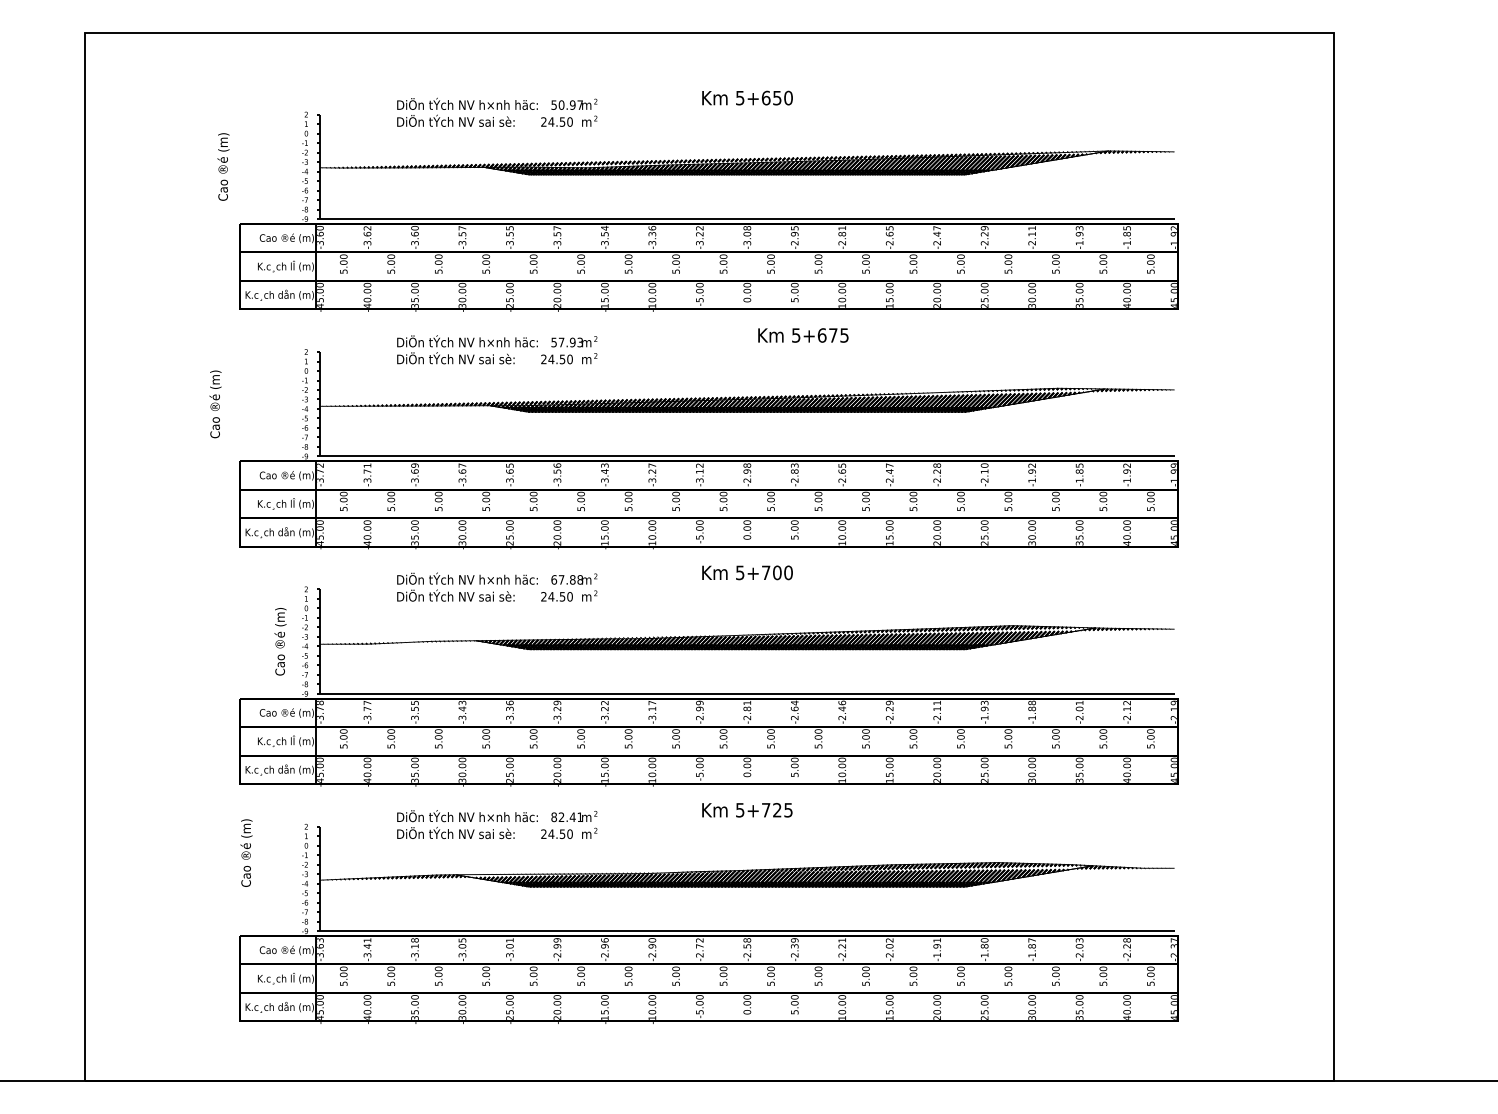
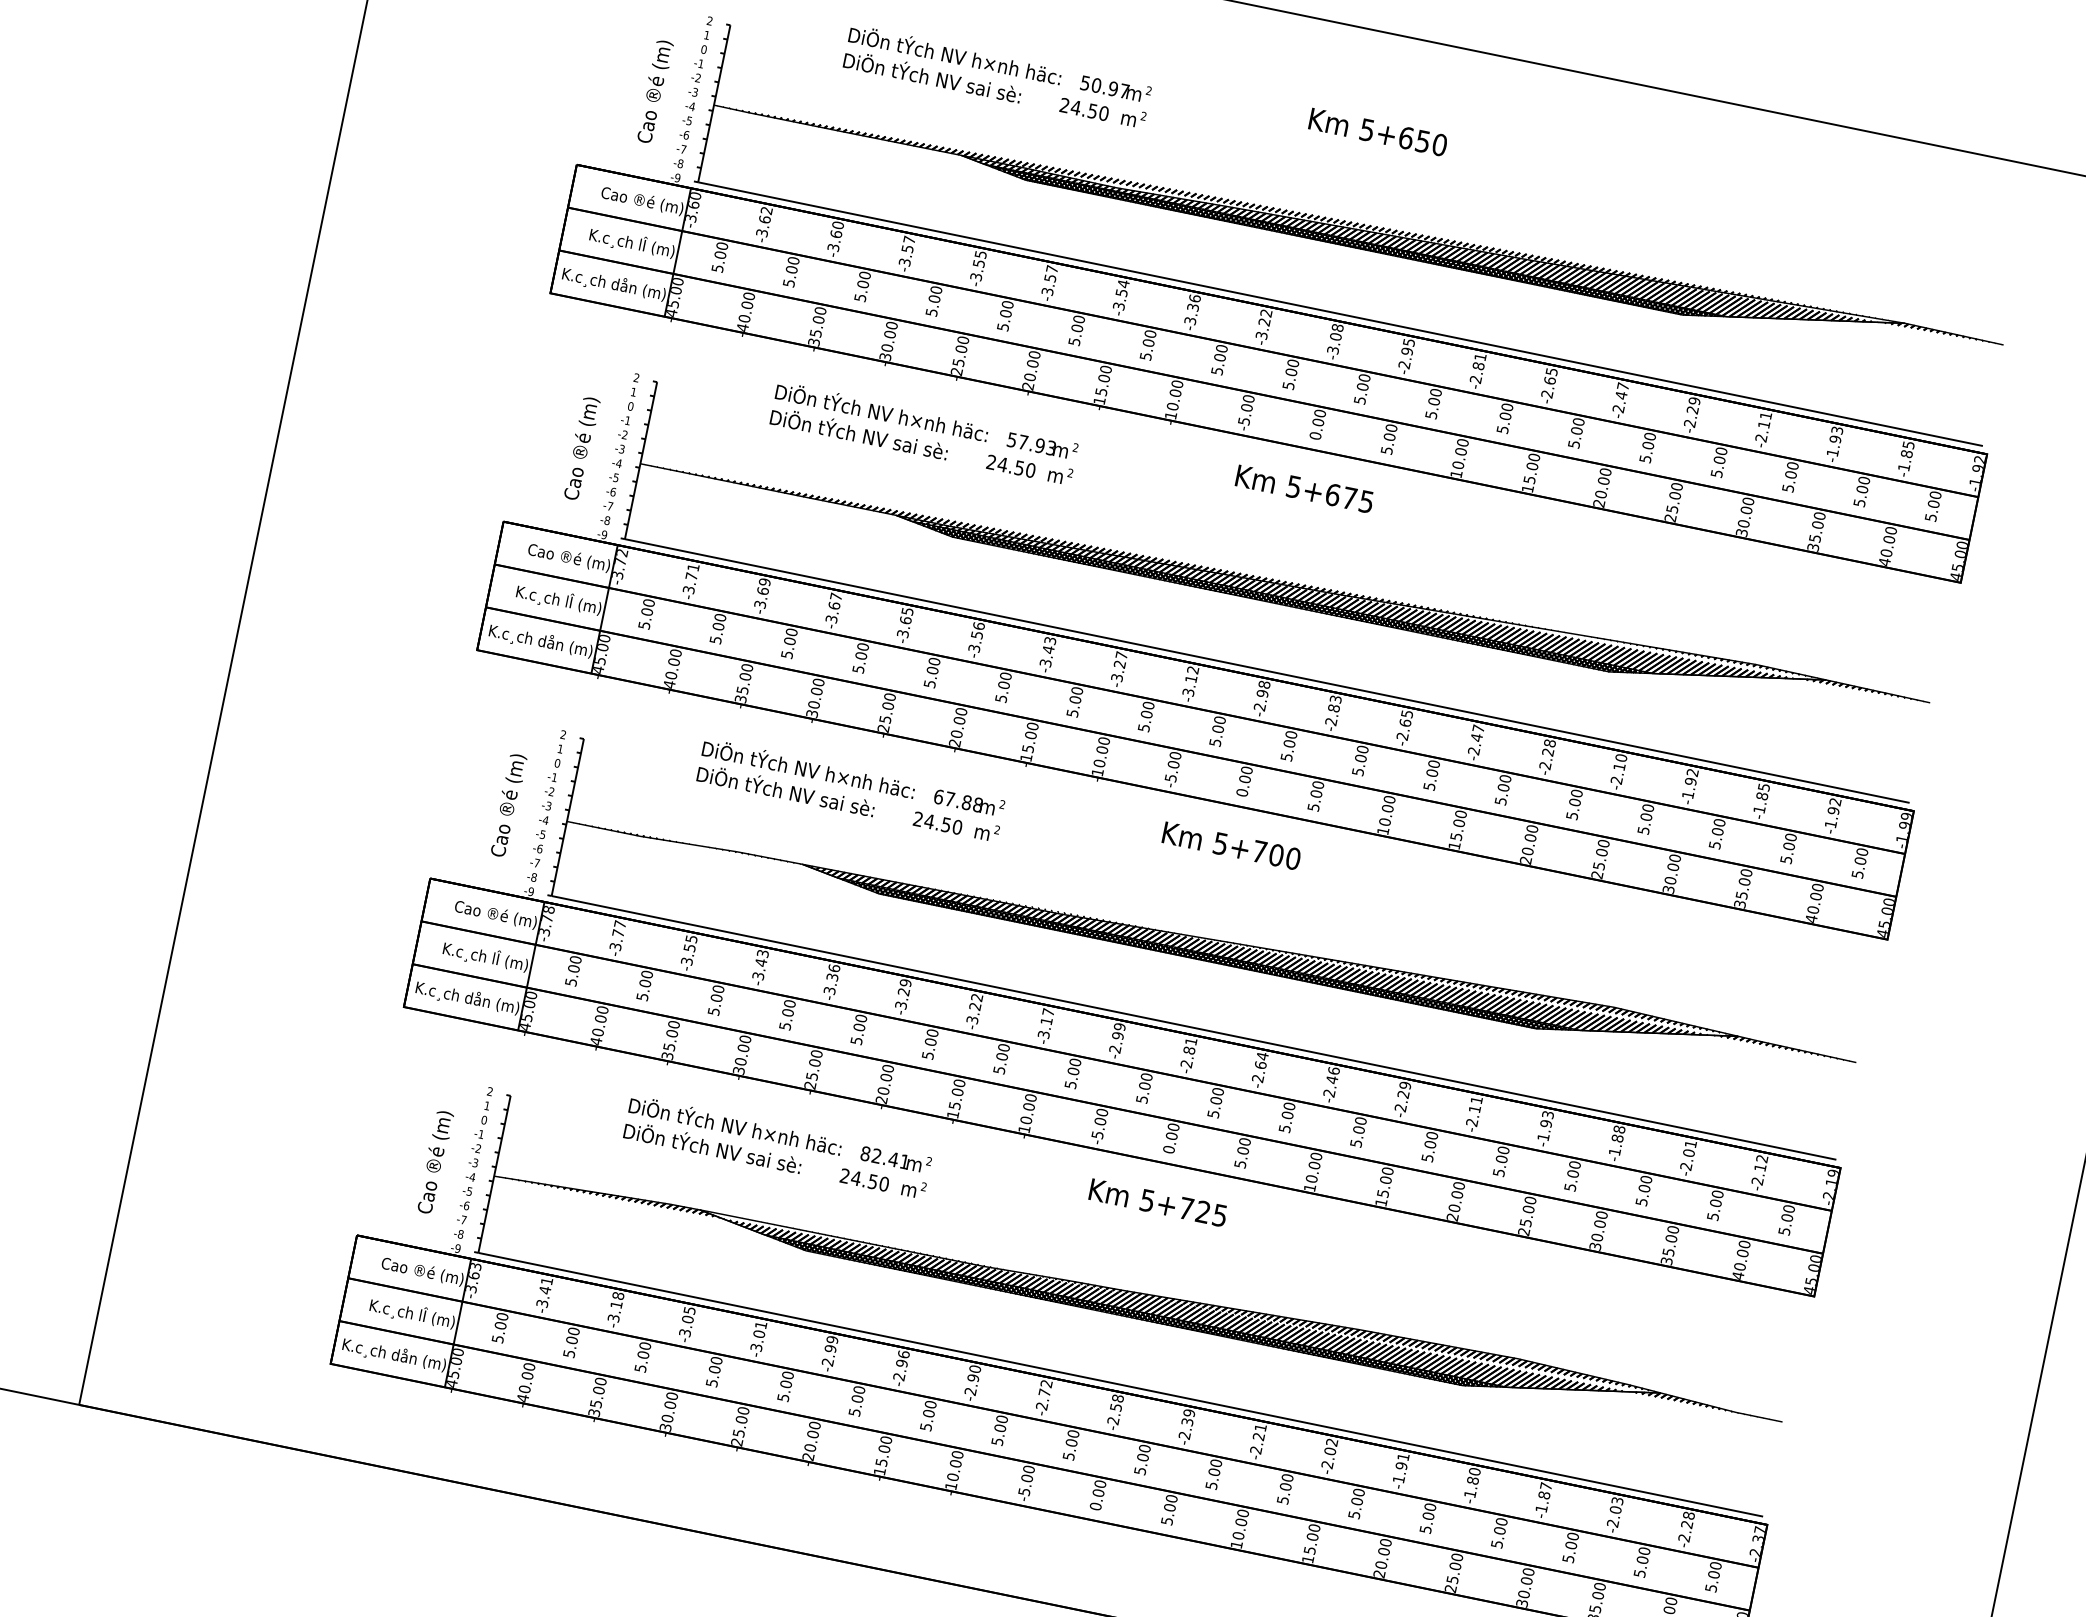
text: (223, 166) -> (654, 91), moved
text: (803, 335) -> (1304, 489), moved
text: (215, 404) -> (581, 448), moved
text: (246, 852) -> (435, 1161), moved

